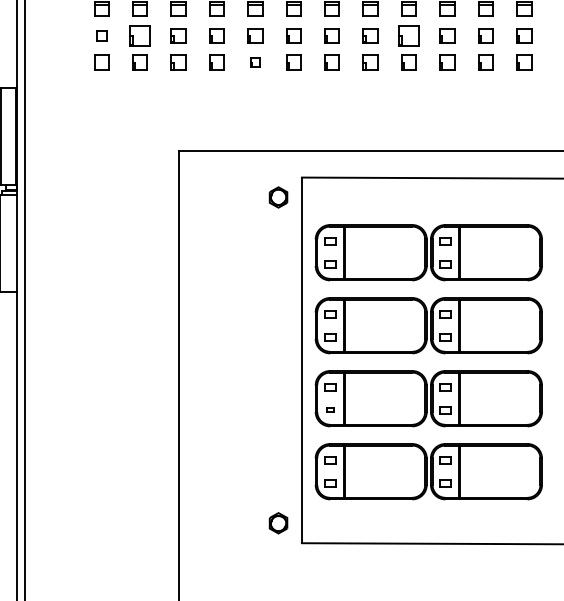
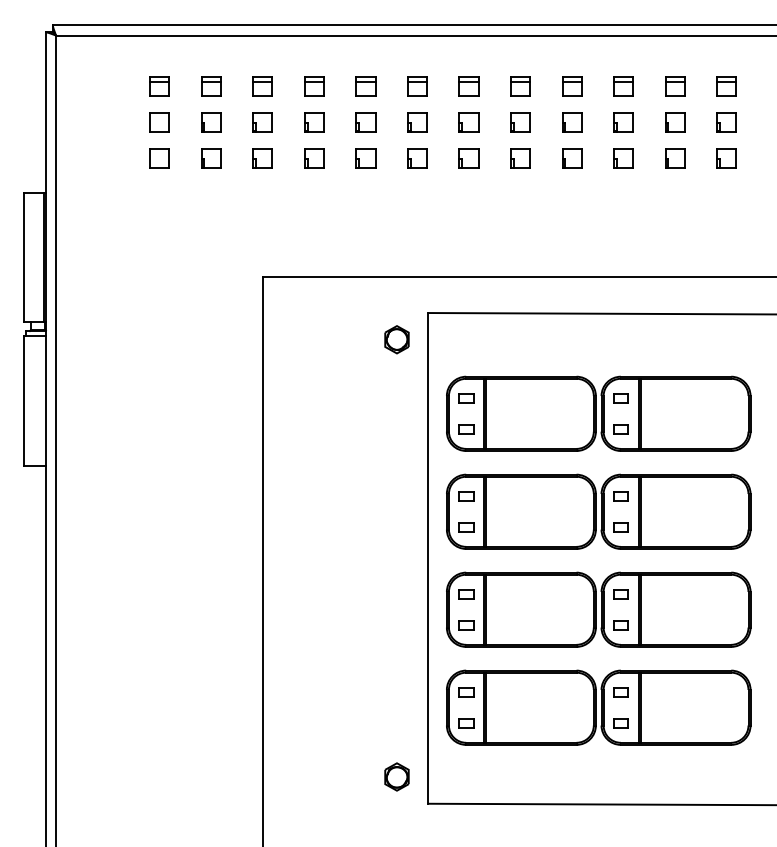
part: (101, 35) -> (159, 122), size x1.43
part: (140, 35) -> (211, 122), size x0.71
part: (409, 35) -> (572, 122), size x0.71
part: (255, 62) -> (365, 158), size x1.67
part: (330, 410) -> (466, 625), size x1.67

